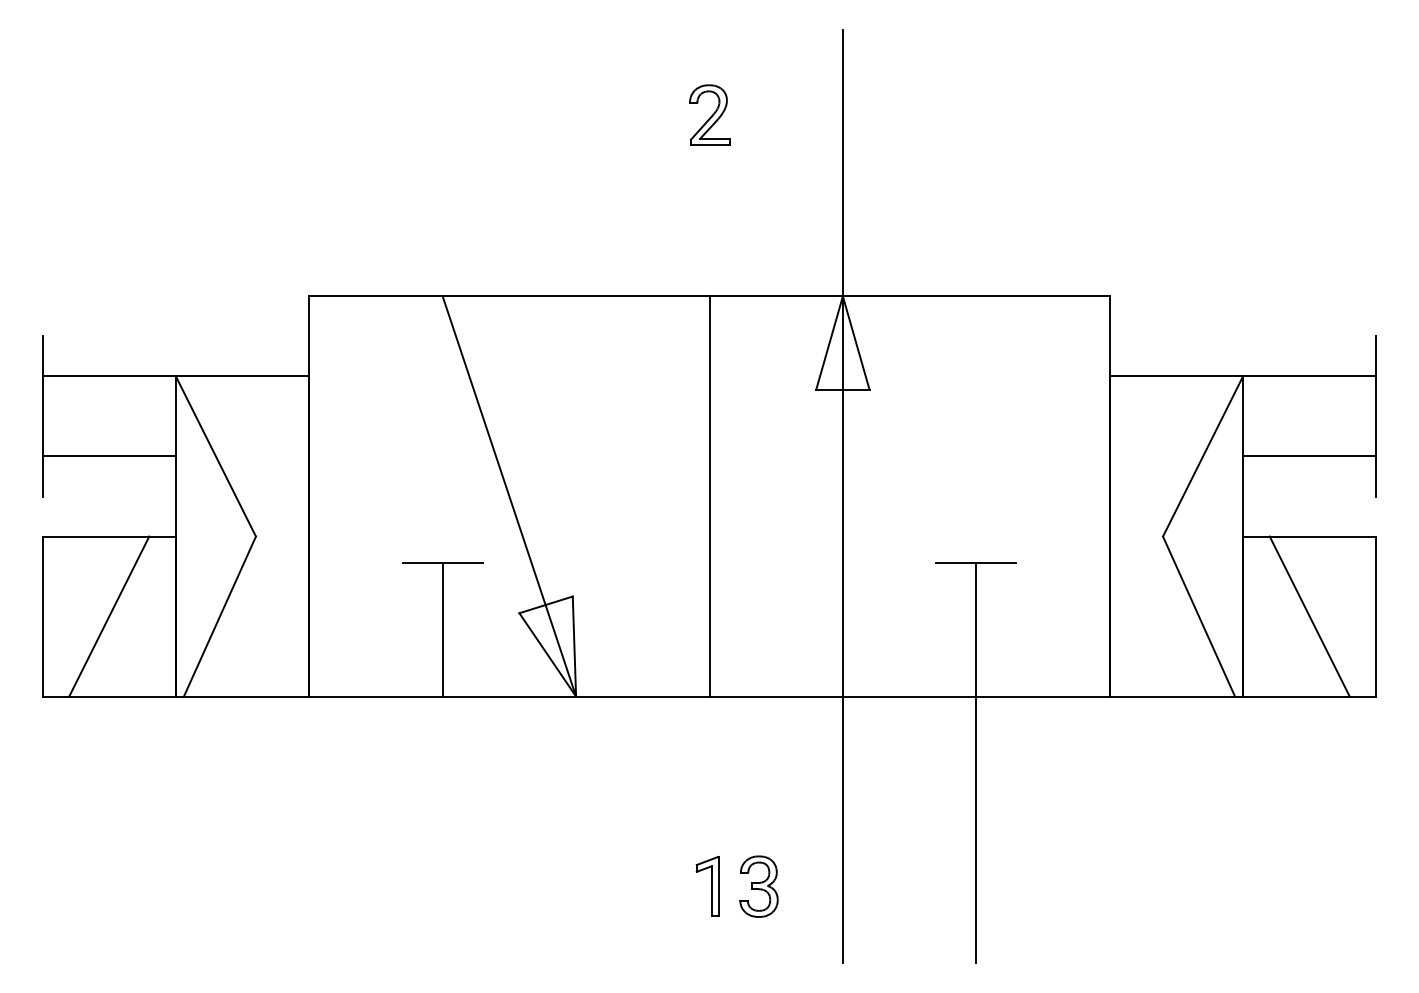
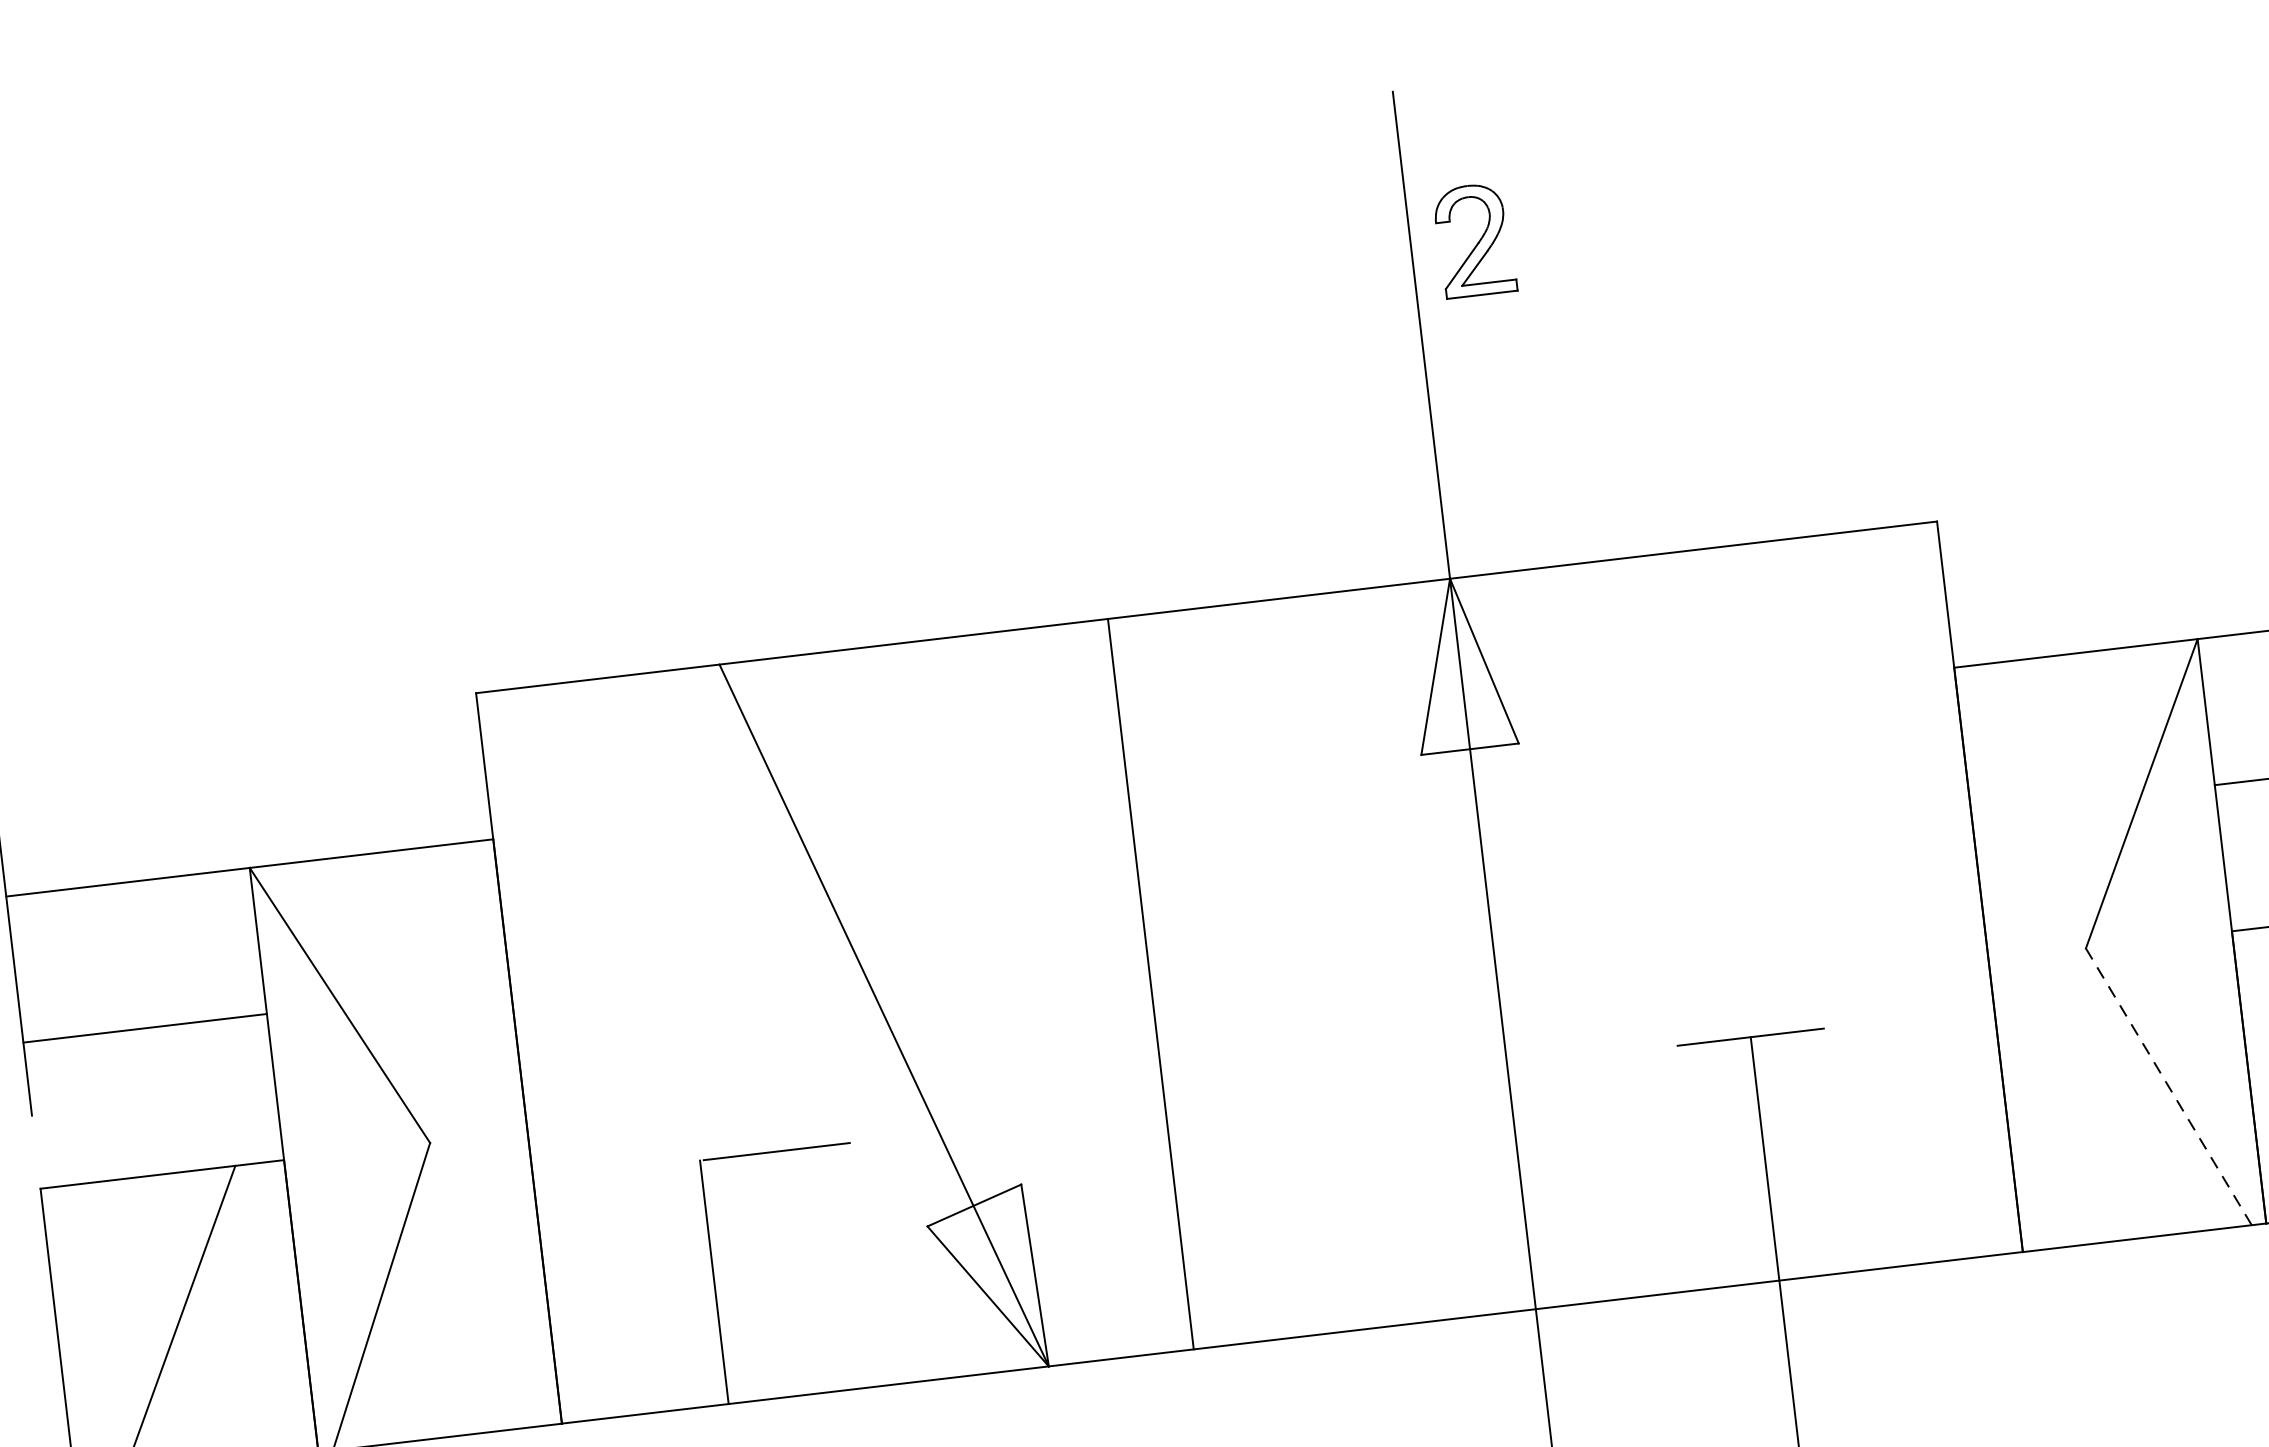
part: (709, 114) -> (1474, 239), moved
line: (709, 496) -> (1150, 984), moved
line: (1199, 616) -> (2169, 1086), solid -> dashed
line: (442, 629) -> (713, 1281), moved

